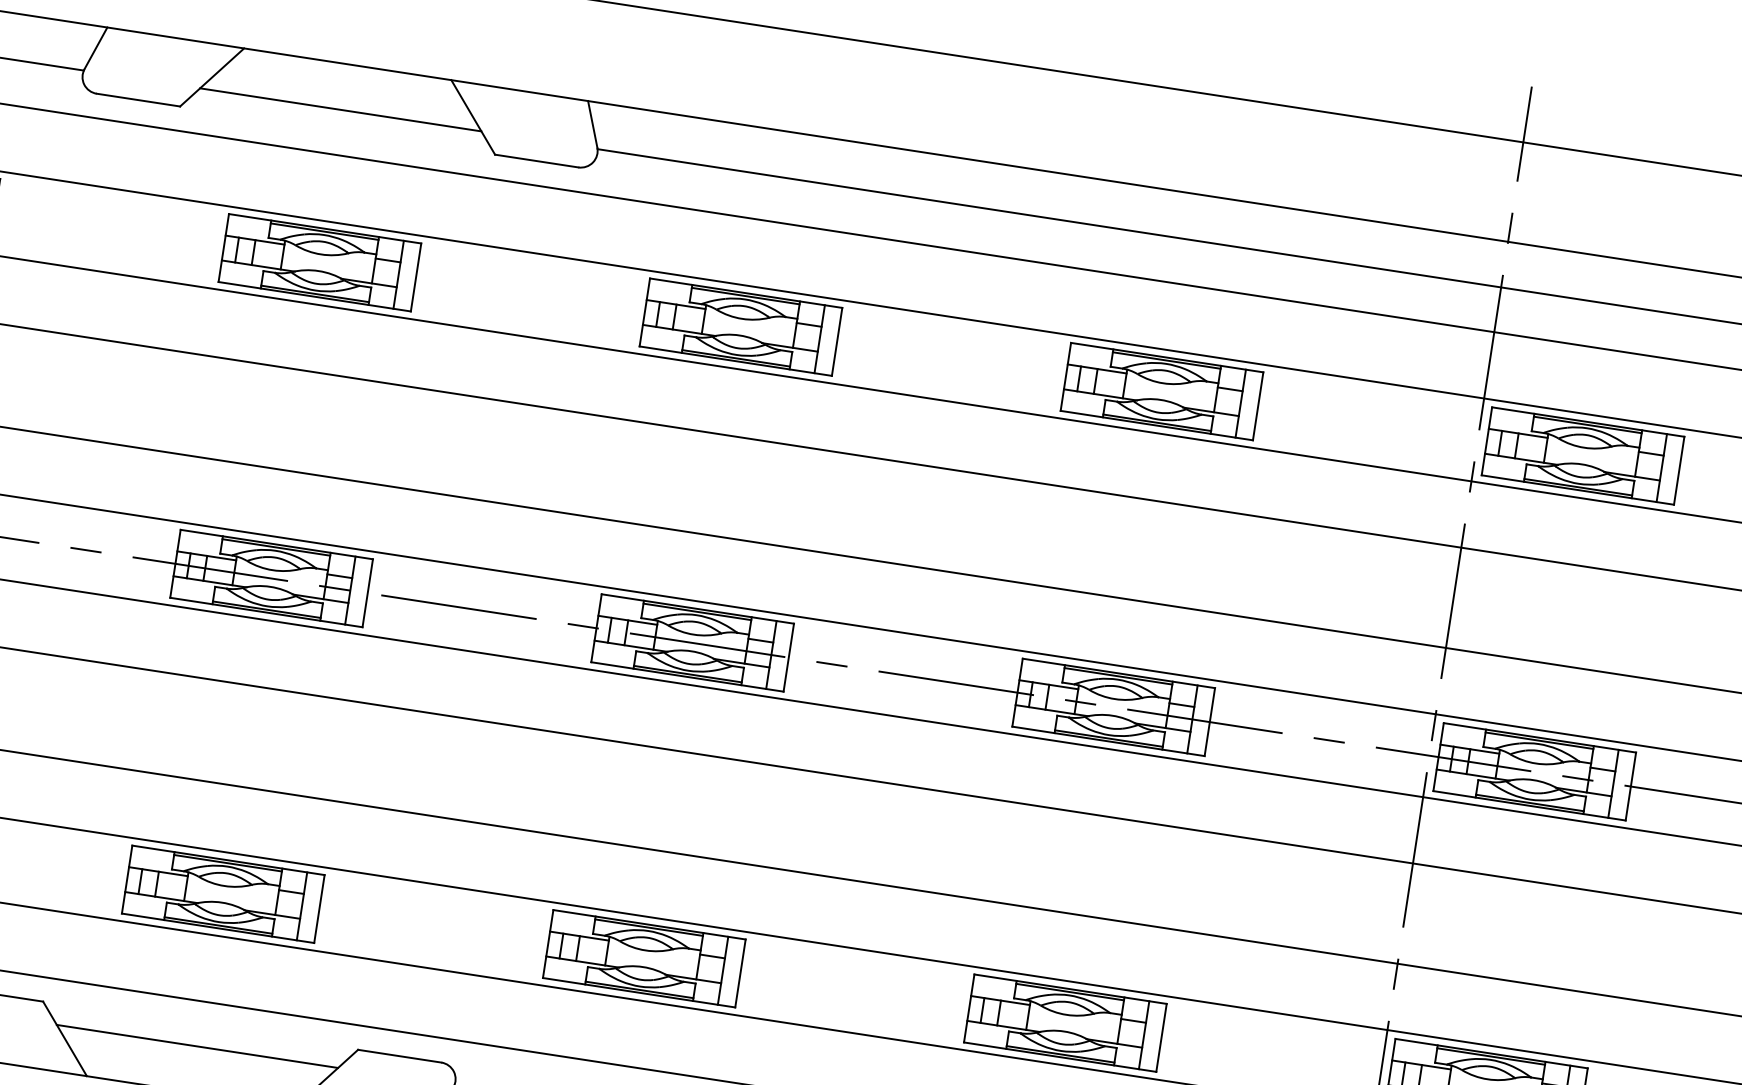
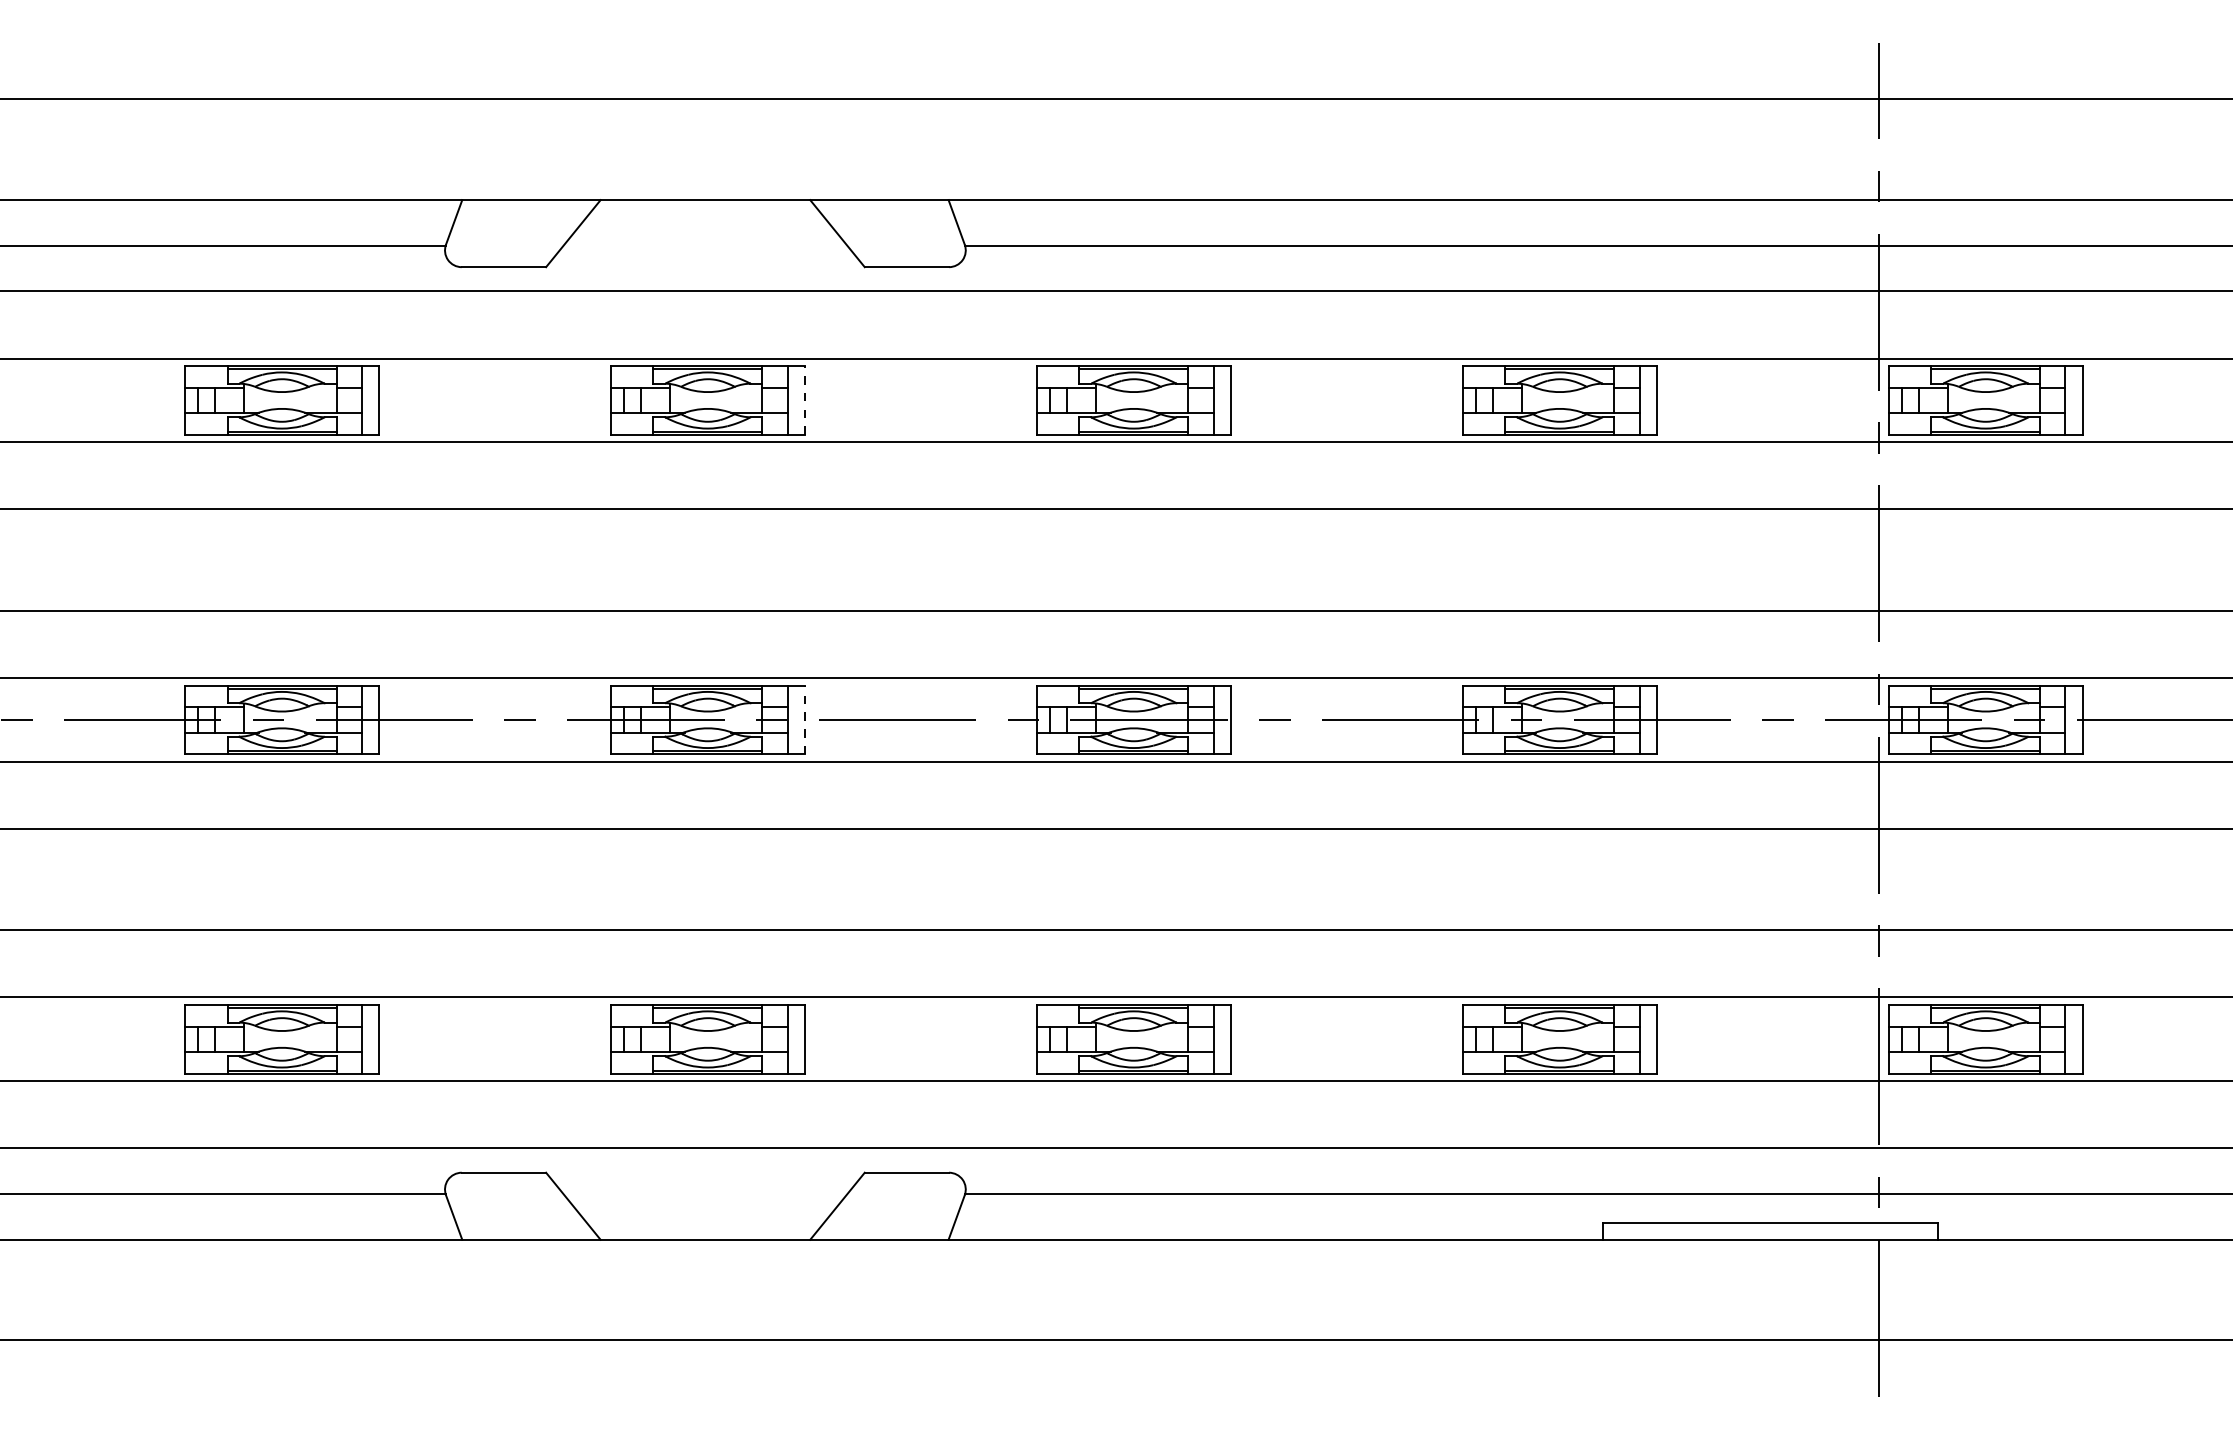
line: (340, 110) -> (705, 246), removed
line: (416, 276) -> (805, 399), solid -> dashed
line: (368, 592) -> (805, 719), solid -> dashed
line: (197, 1046) -> (705, 1193), removed

